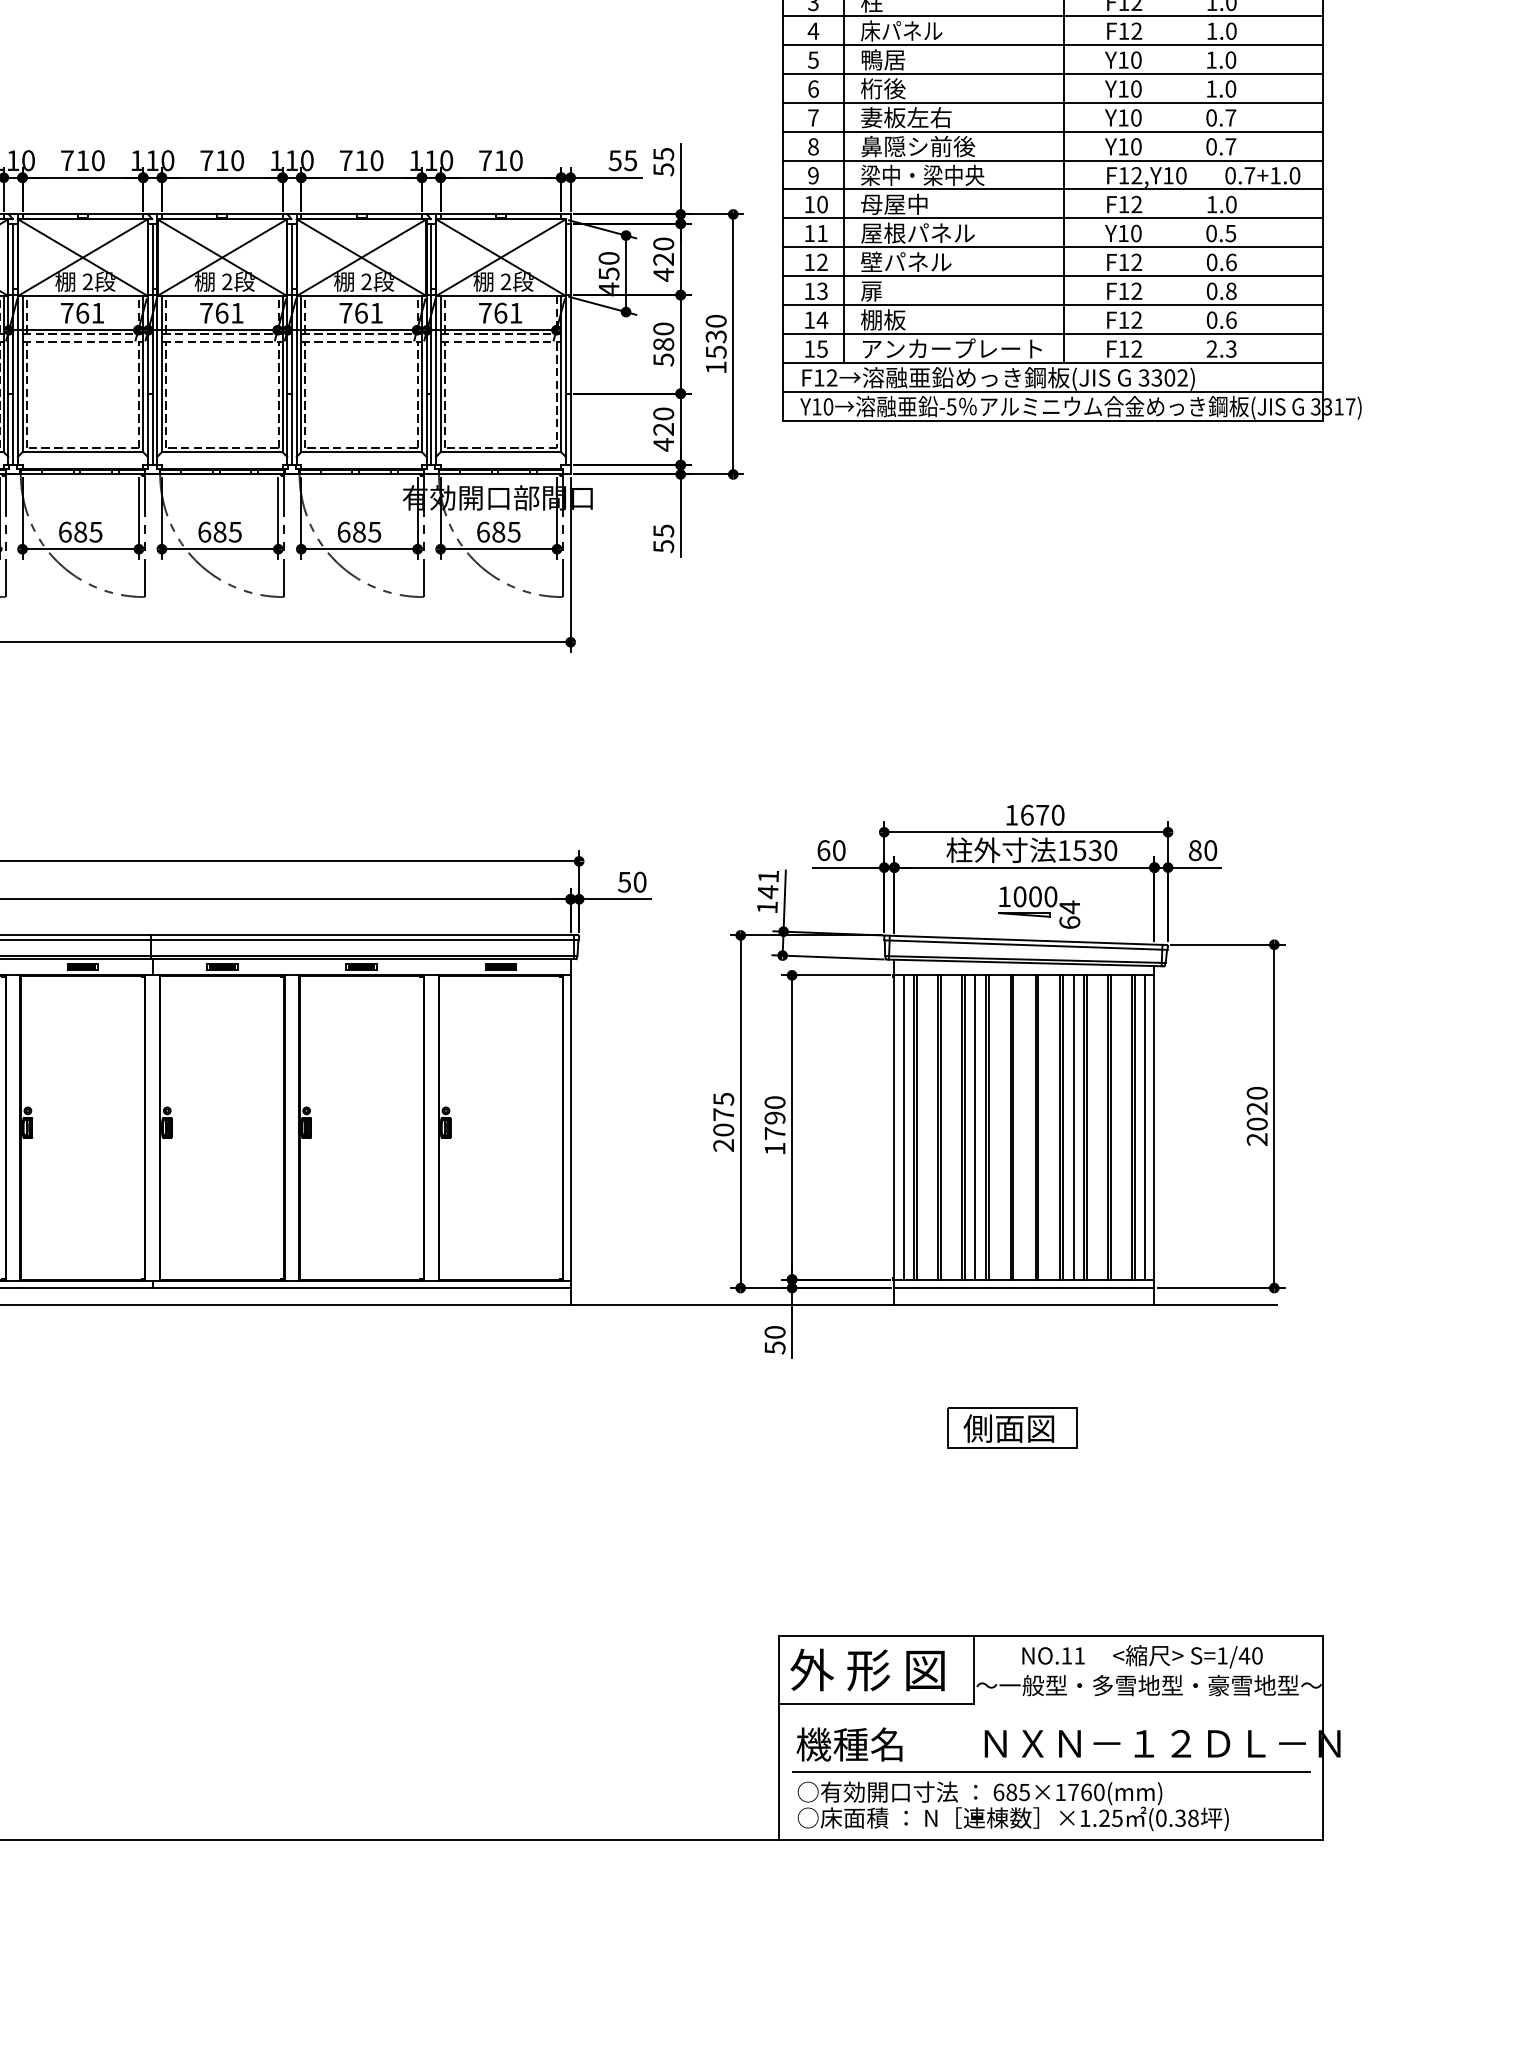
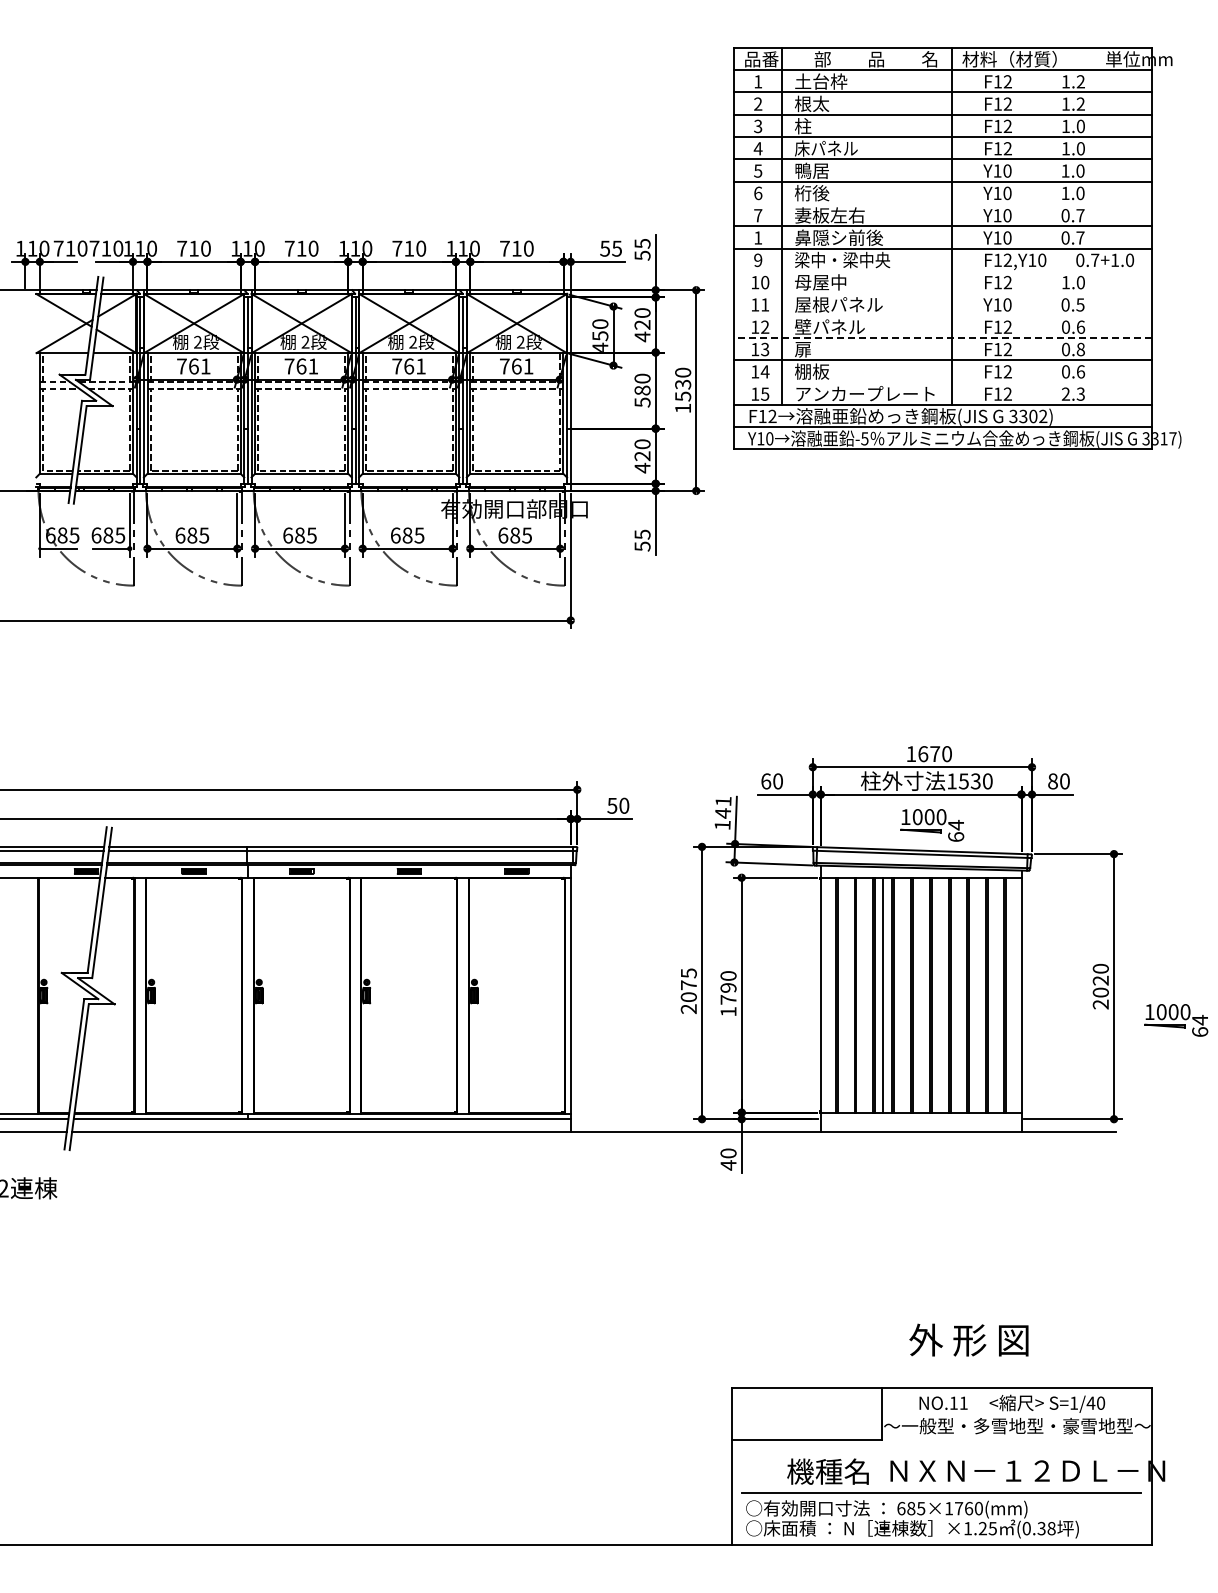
line: (1052, 102) -> (942, 203), removed
text: (813, 146) -> (758, 237), 8 -> 1
line: (1052, 188) -> (942, 270), removed
line: (1052, 218) -> (942, 293), removed
line: (1052, 247) -> (942, 315), removed
line: (1053, 275) -> (943, 337), solid -> dashed
line: (1052, 333) -> (942, 382), removed
line: (903, 1126) -> (827, 994), removed
line: (1074, 1126) -> (959, 994), removed
line: (1145, 1126) -> (1014, 994), removed
part: (1355, 1160) -> (1176, 1020), added
line: (1023, 1288) -> (920, 1119), removed
text: (775, 1348) -> (728, 1165), 50 -> 40
part: (1012, 1427) -> (911, 1226), removed
text: (866, 1669) -> (968, 1339), moved
text: (848, 1744) -> (827, 1471), moved

